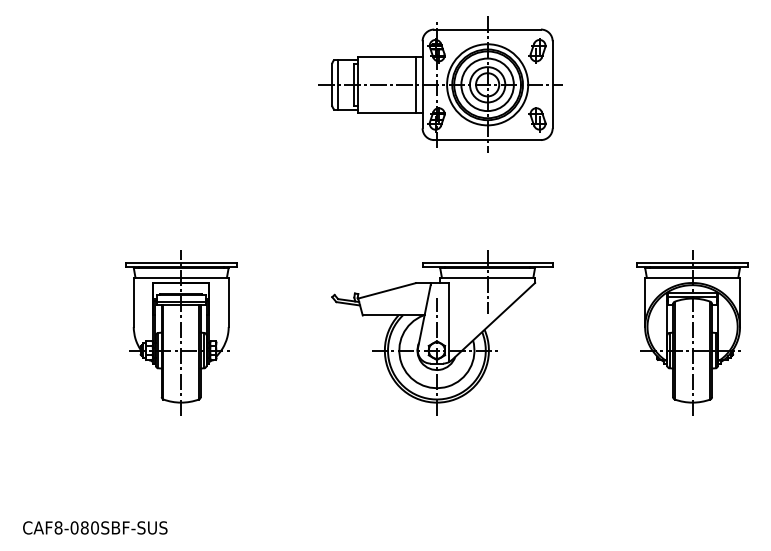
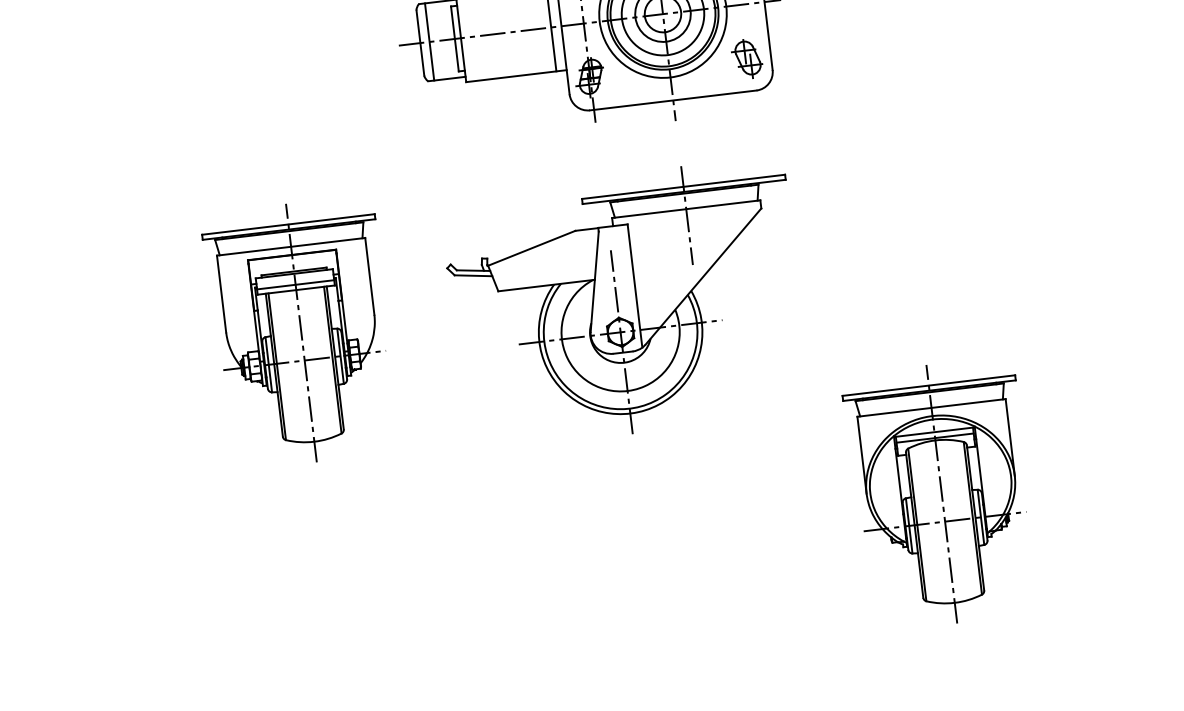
part: (181, 332) -> (301, 332), moved
part: (442, 332) -> (625, 303), moved
part: (692, 332) -> (941, 493), moved

